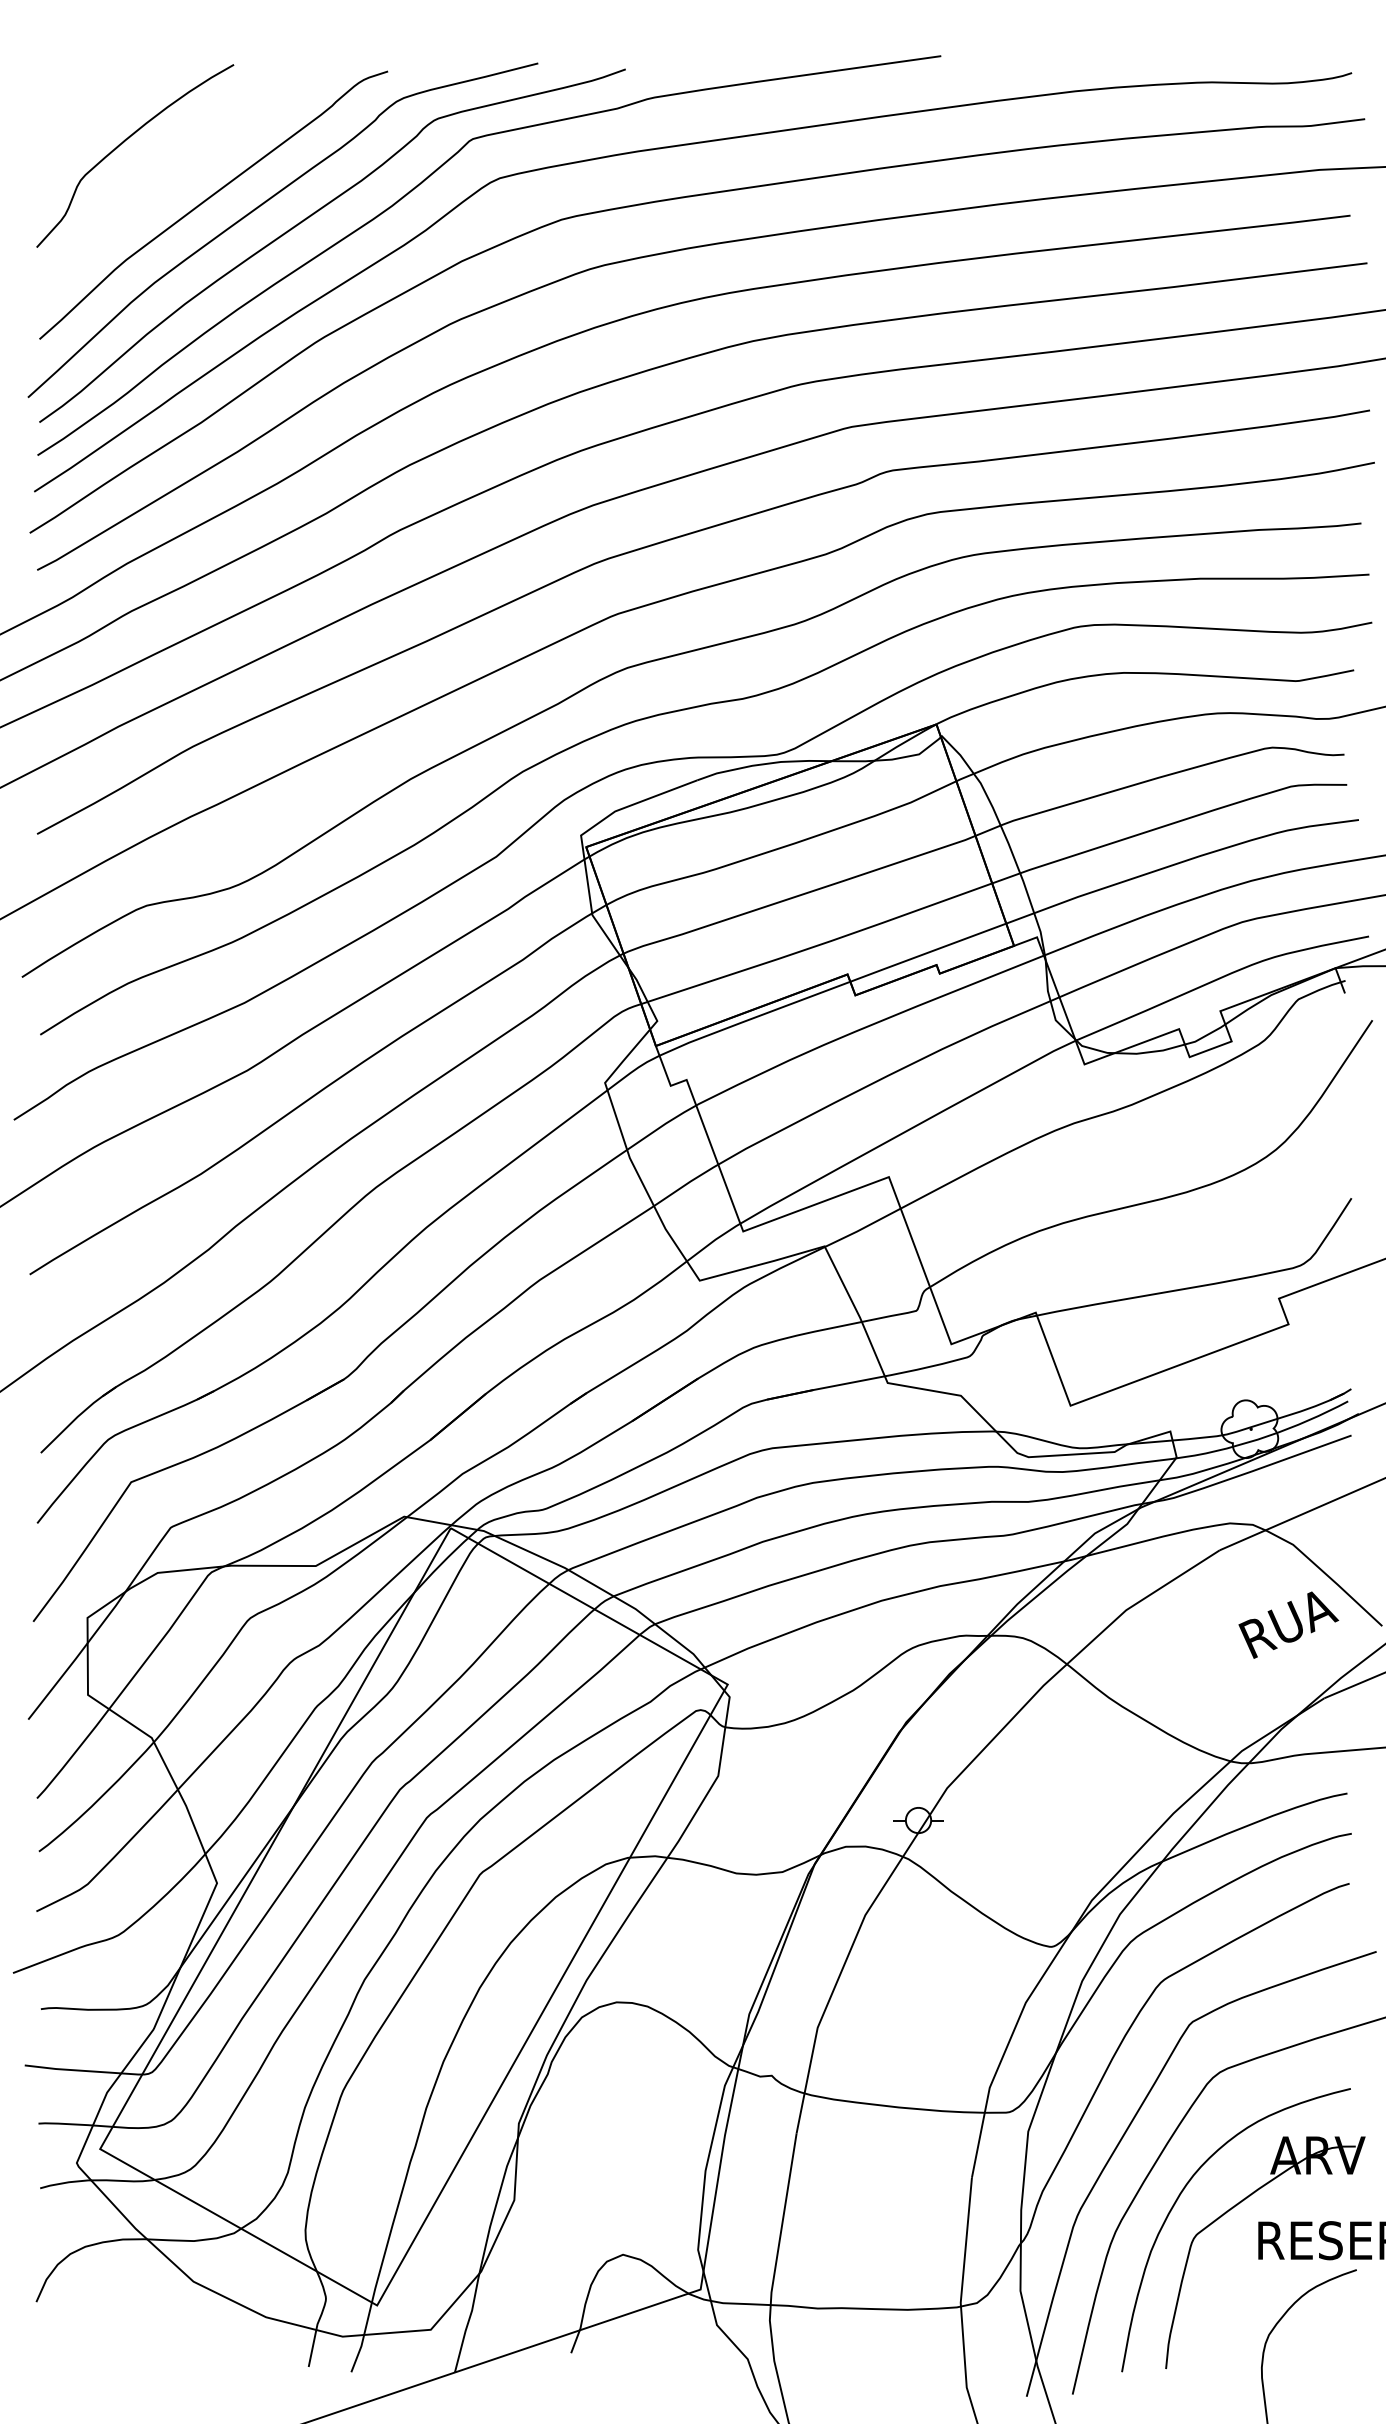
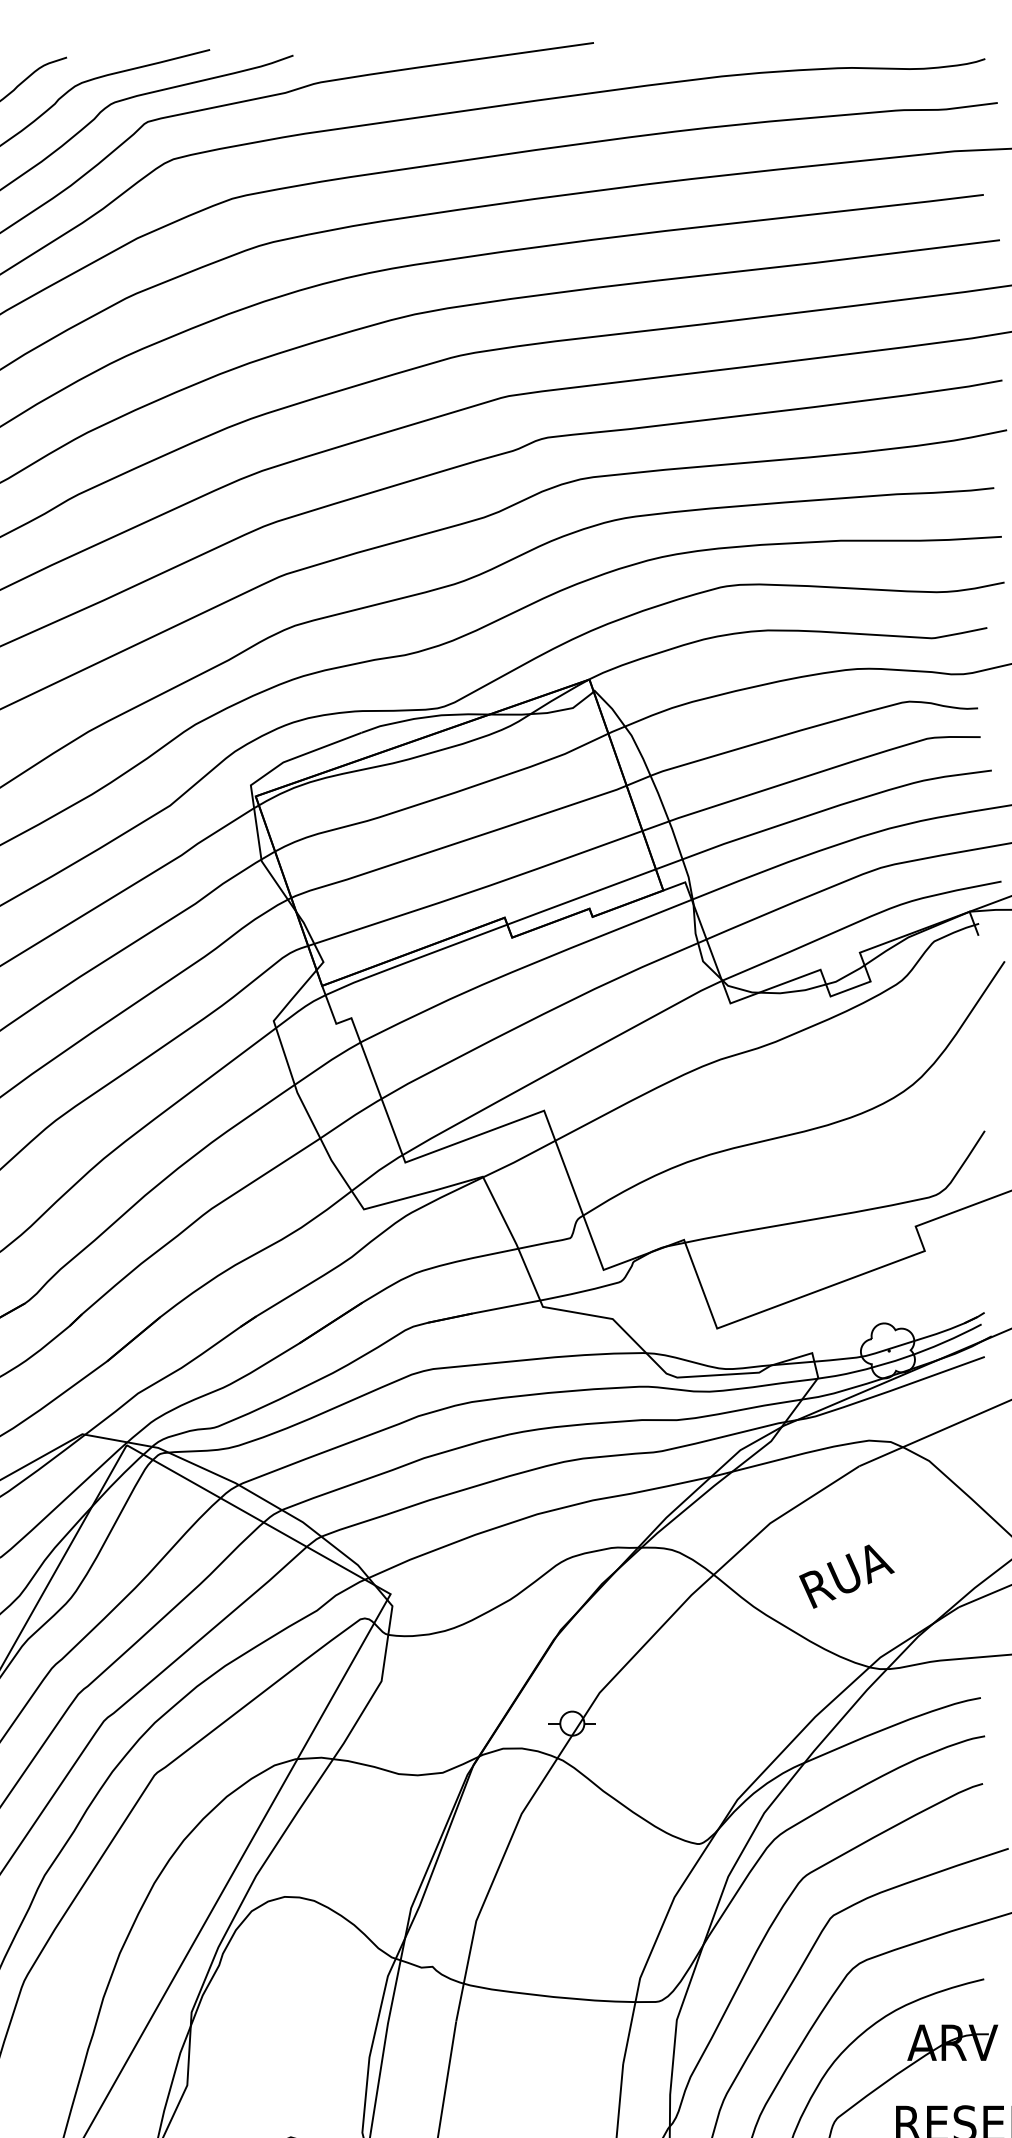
text: (1288, 1624) -> (846, 1576), moved

